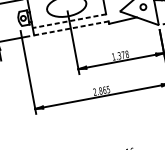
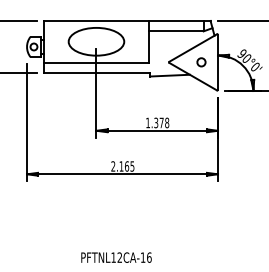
line: (68, 21) -> (95, 62), dashed -> solid
line: (71, 28) -> (97, 73), dashed -> solid
text: (100, 91) -> (121, 166), 2.865 -> 2.165

